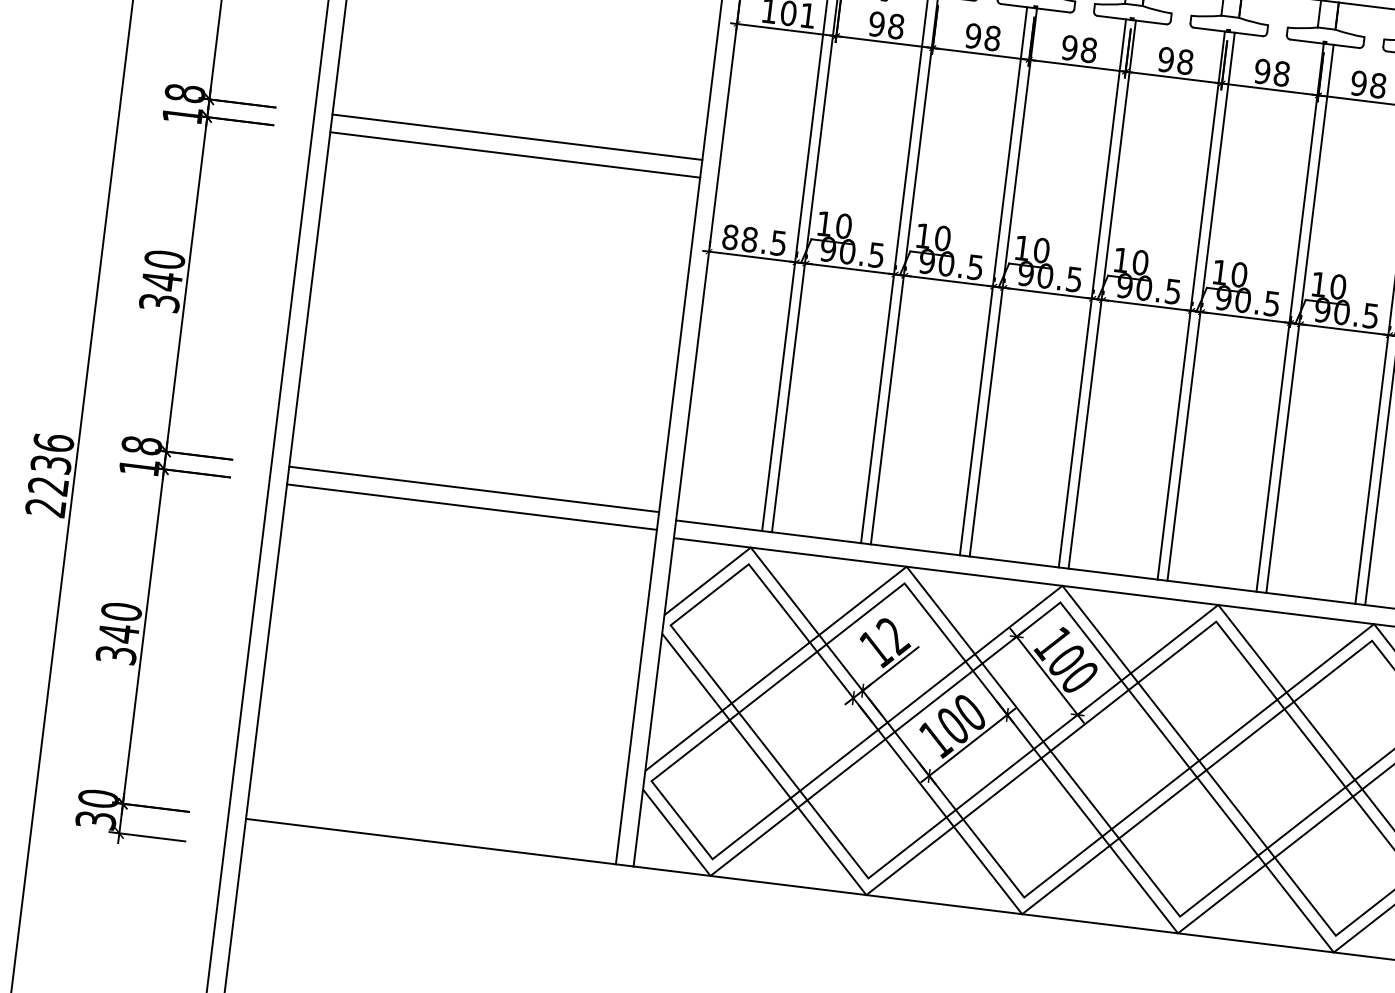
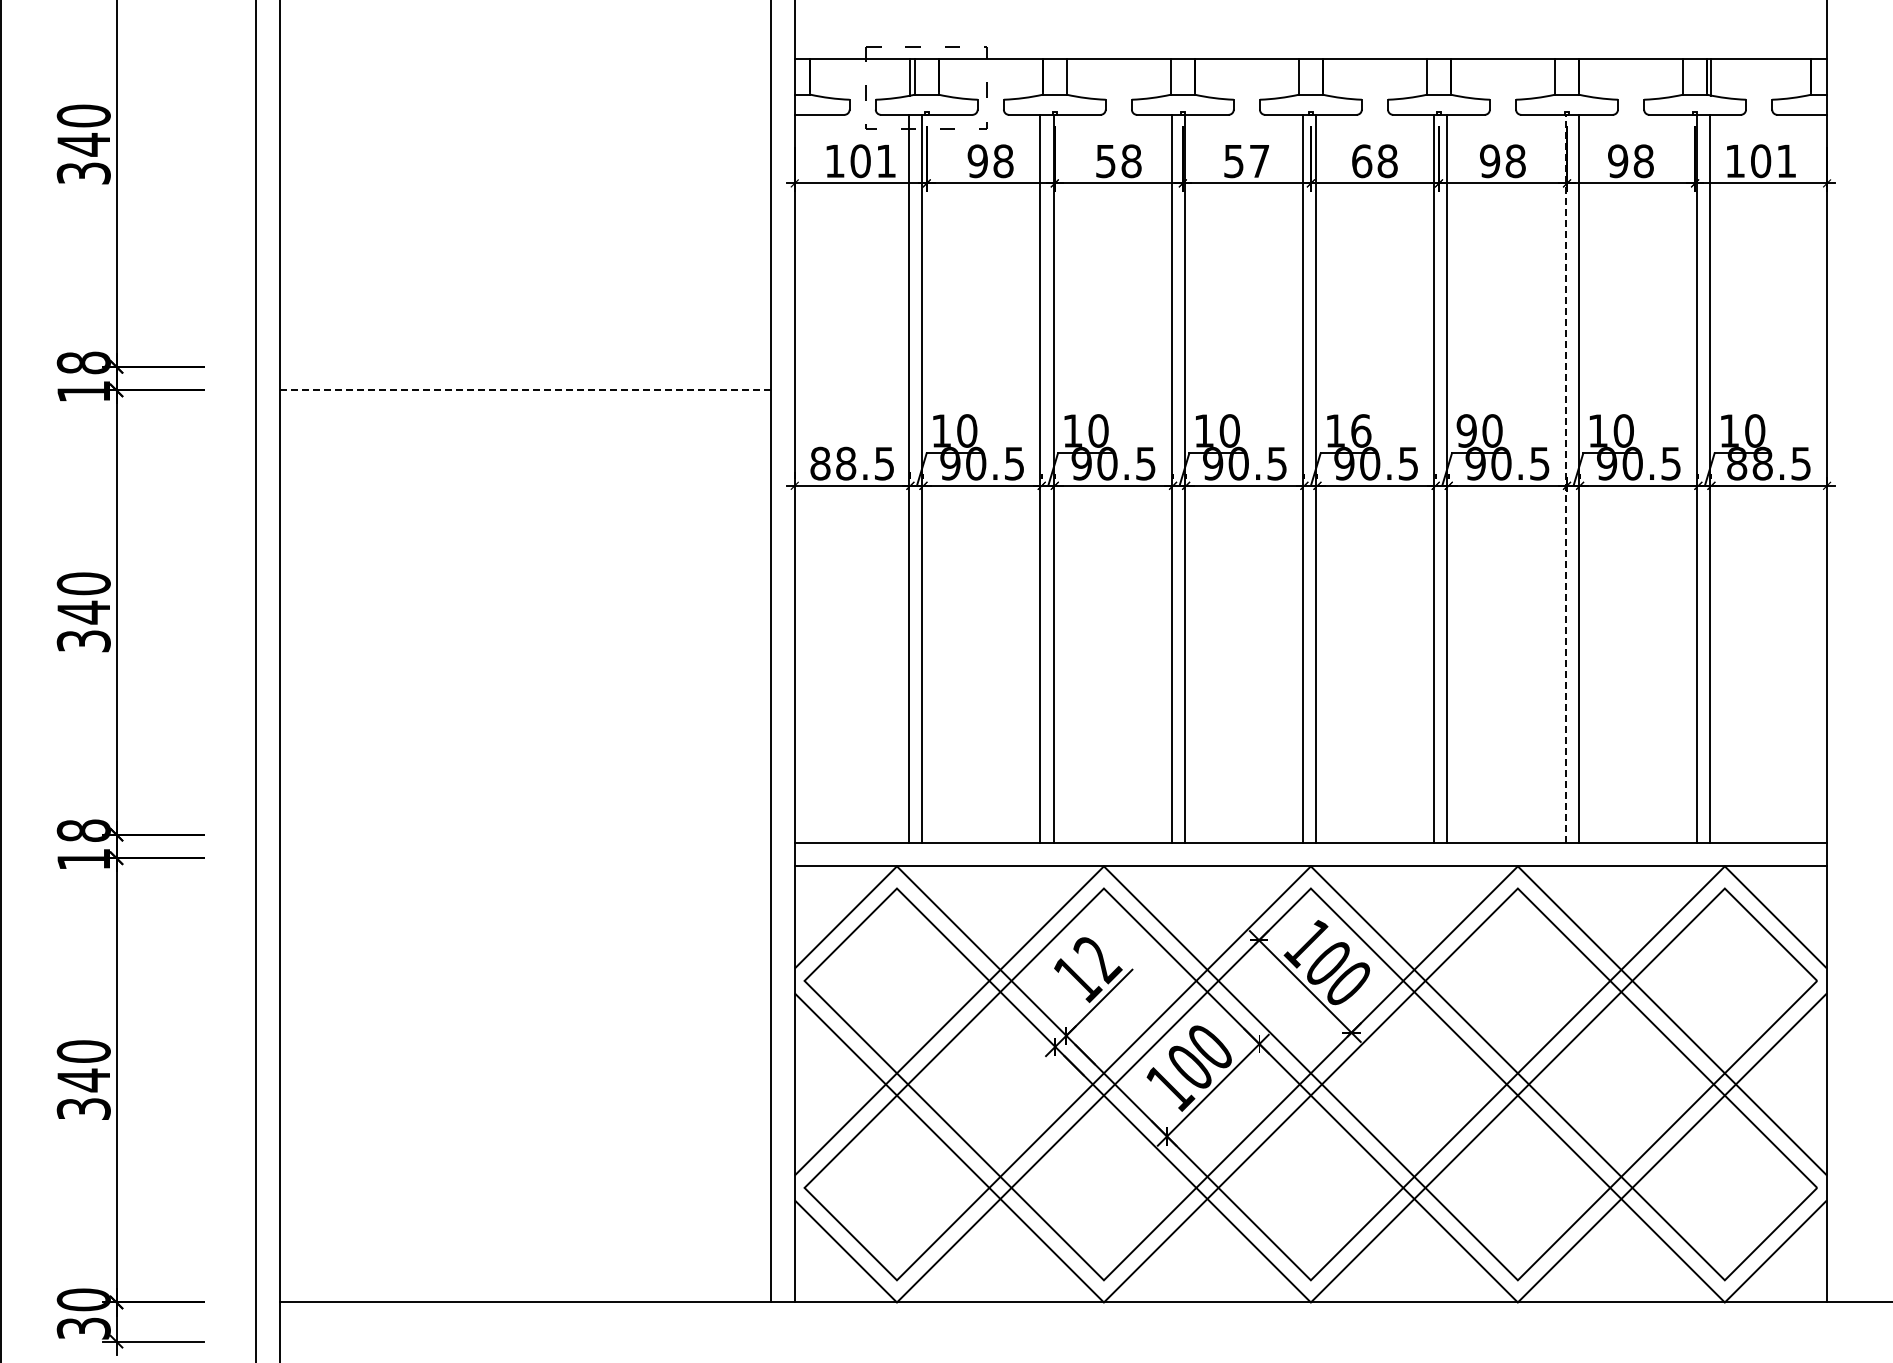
text: (973, 35) -> (1105, 160), 98 -> 58
text: (1079, 49) -> (1246, 161), 98 -> 57
text: (1165, 59) -> (1361, 161), 98 -> 68
line: (517, 136) -> (525, 366), removed
line: (515, 155) -> (525, 390), solid -> dashed
text: (1140, 262) -> (1361, 430), 10 -> 16
text: (1219, 272) -> (1466, 430), 10 -> 90
line: (1290, 317) -> (1565, 478), solid -> dashed
line: (474, 489) -> (525, 834), removed
line: (471, 507) -> (525, 858), removed

